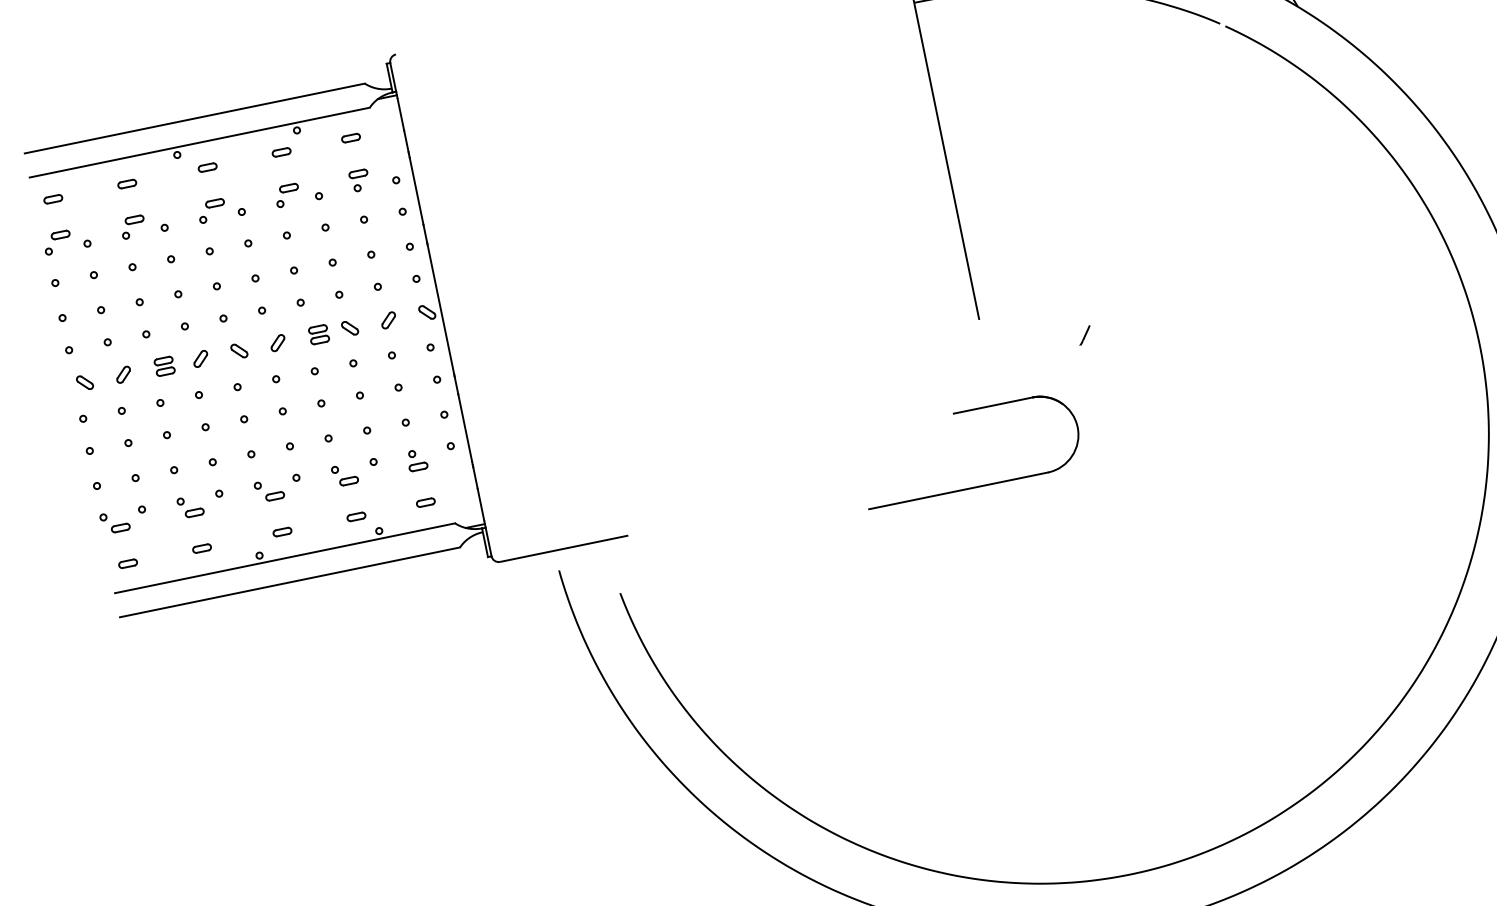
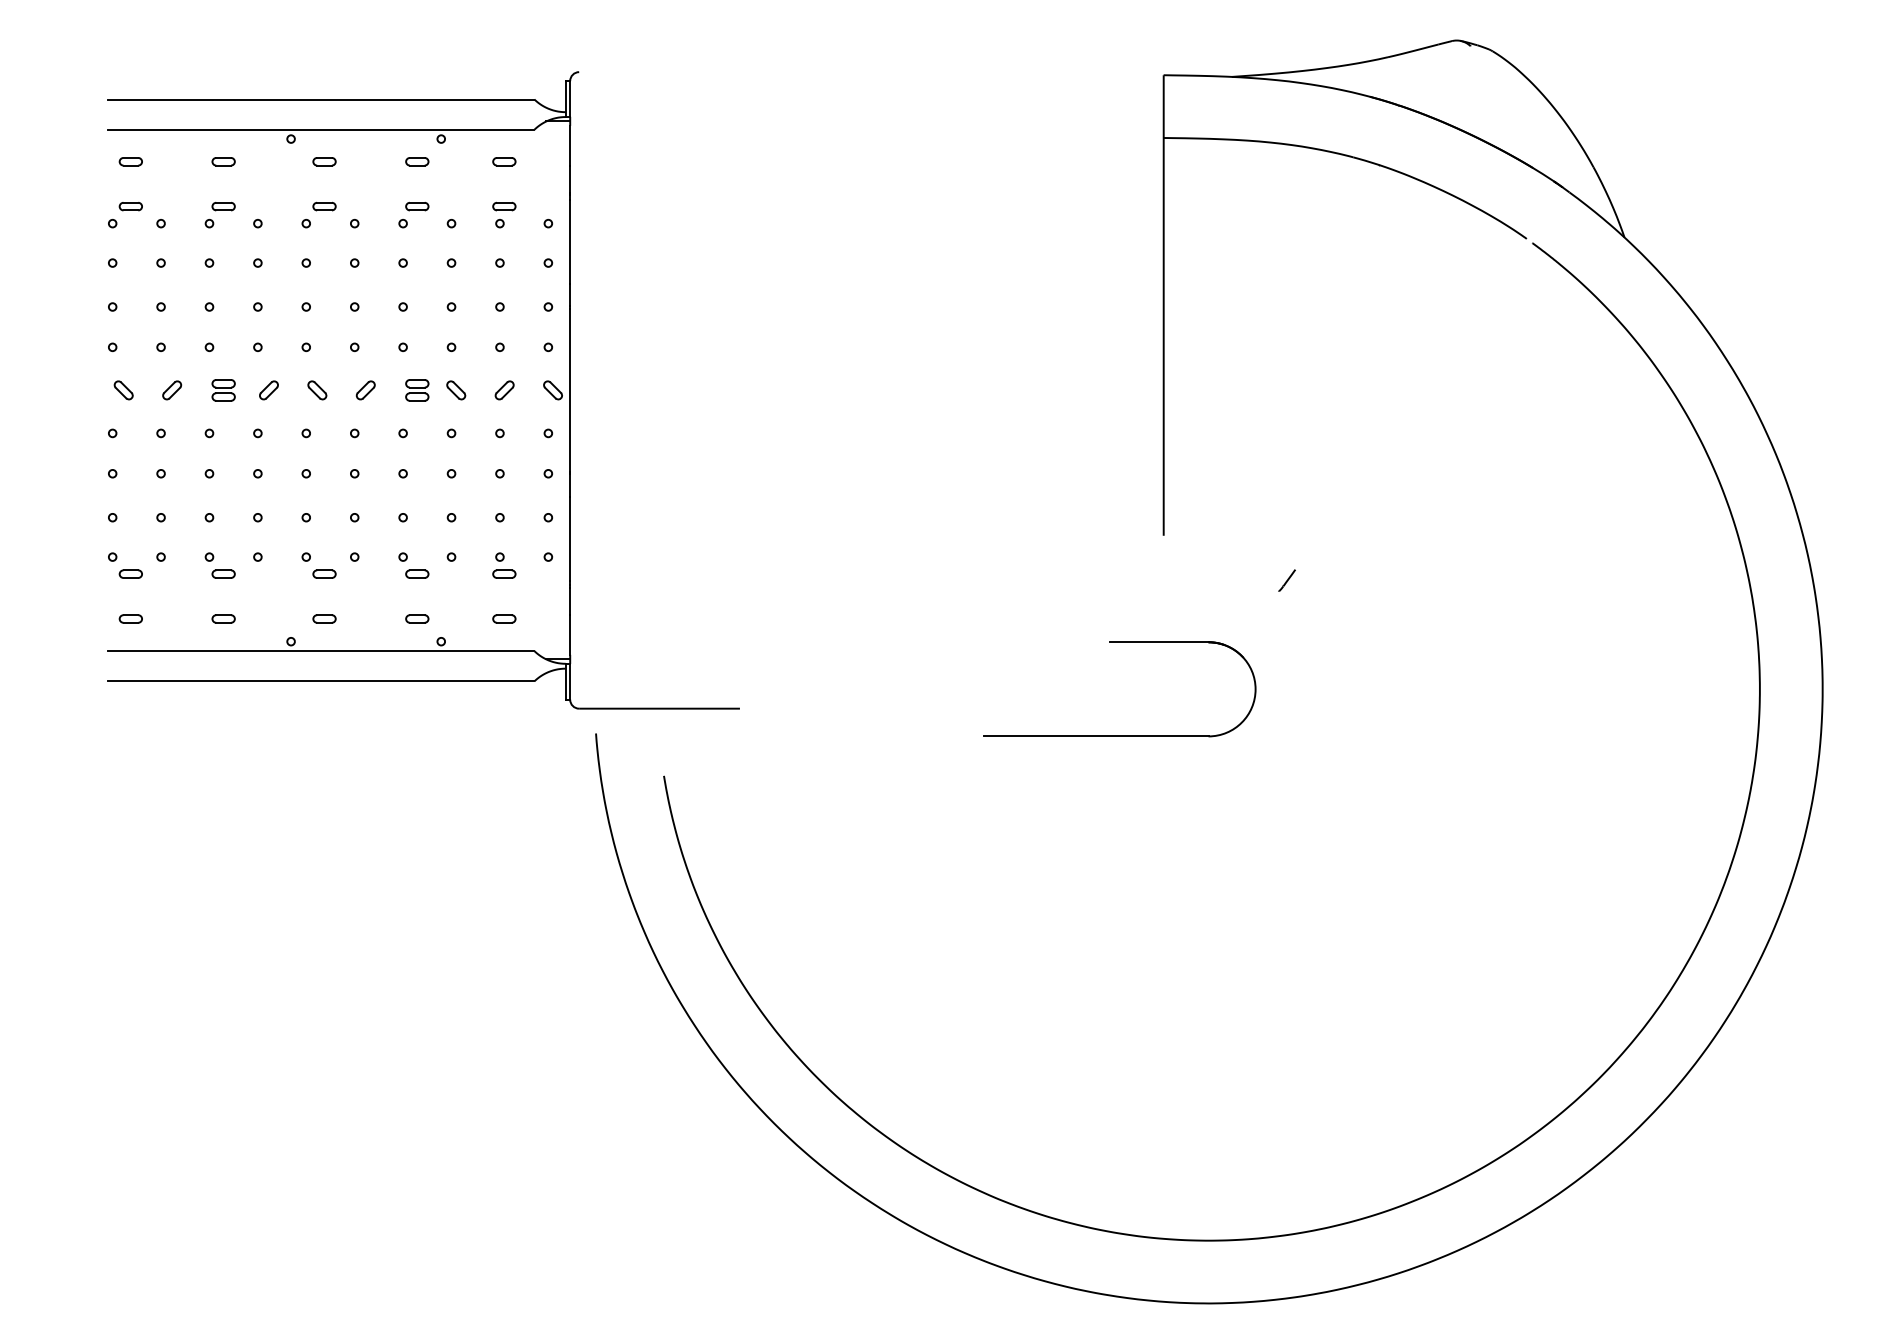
part: (323, 333) -> (423, 390), moved

